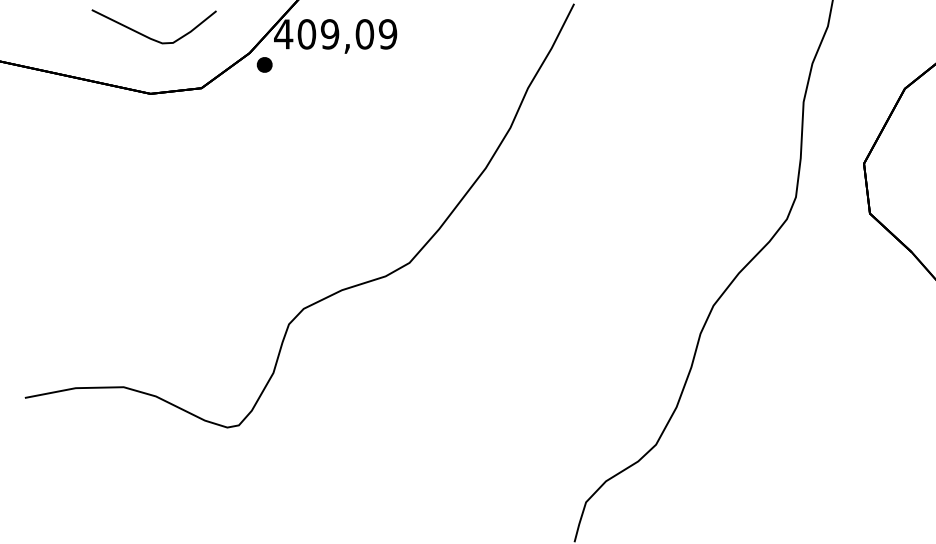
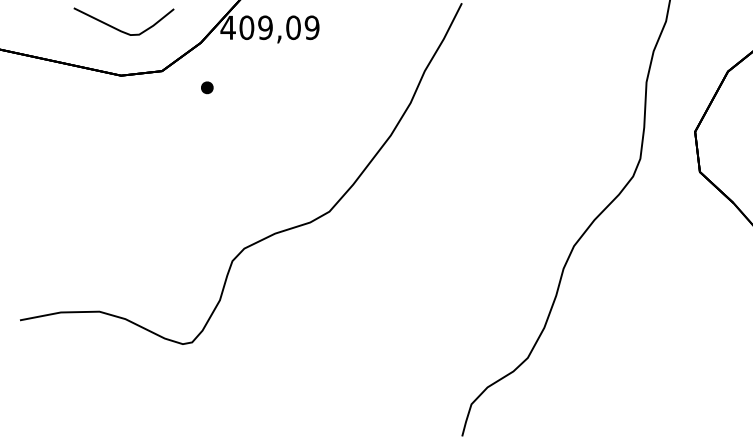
part: (264, 64) -> (207, 87), moved

